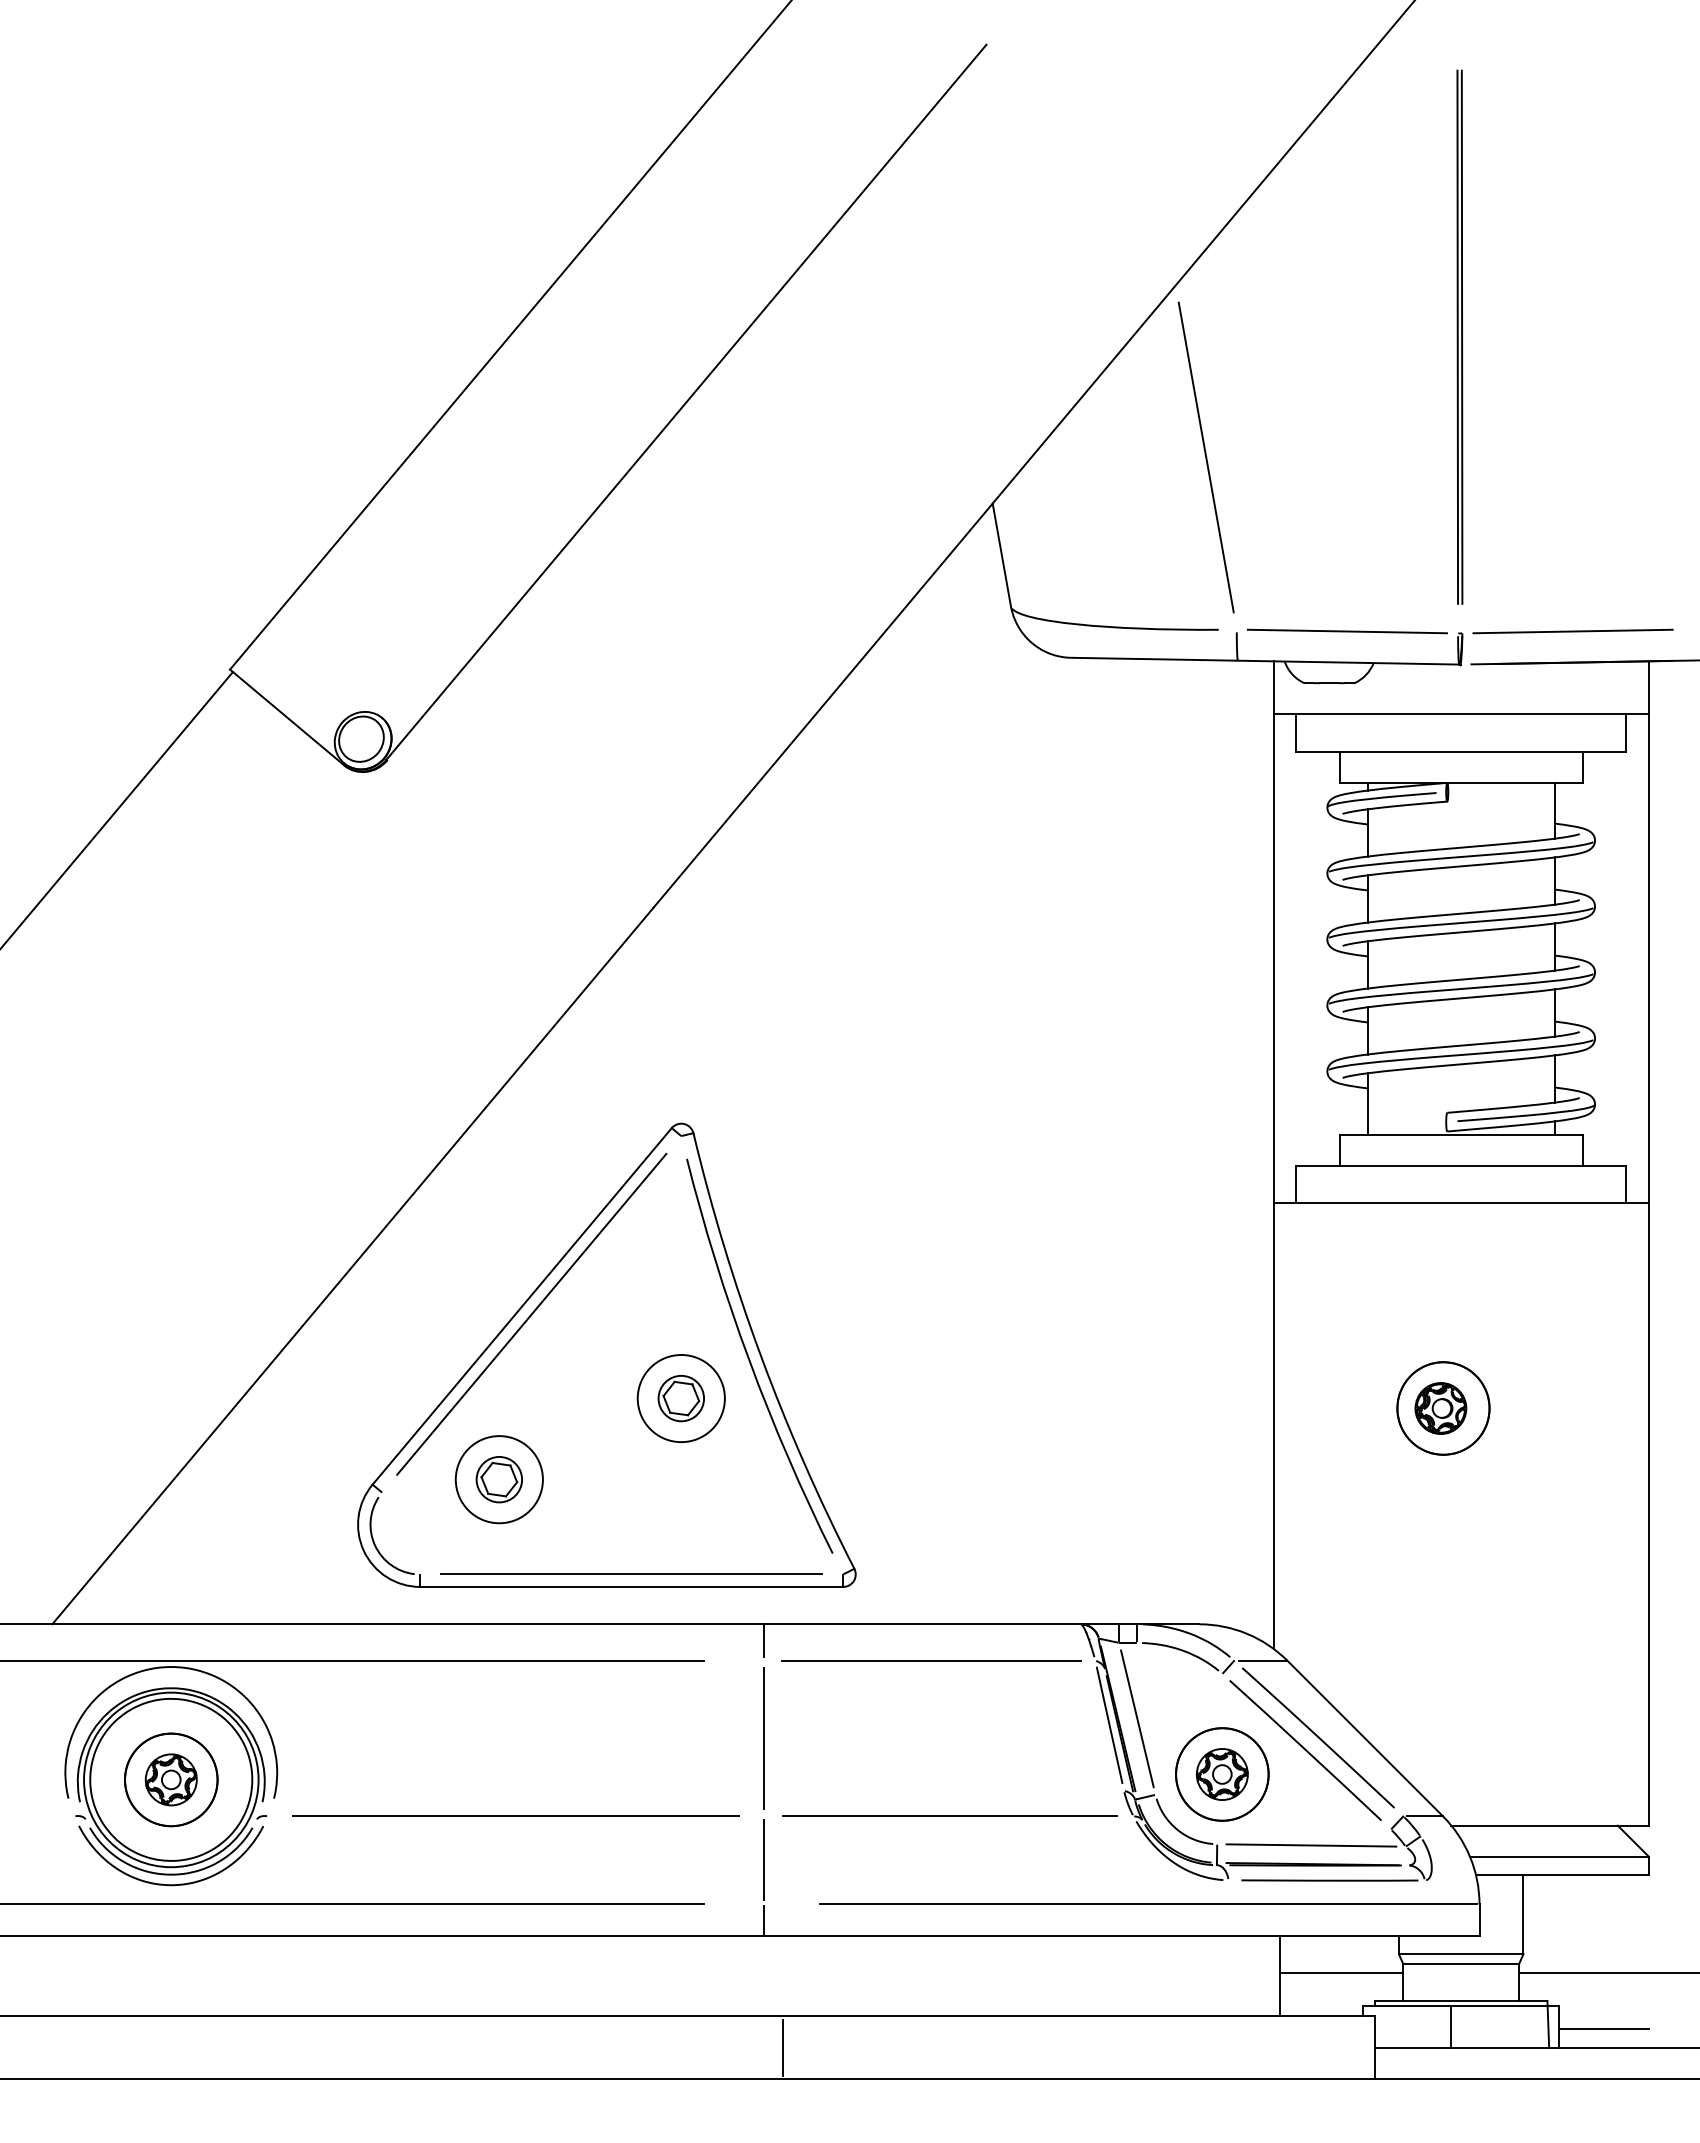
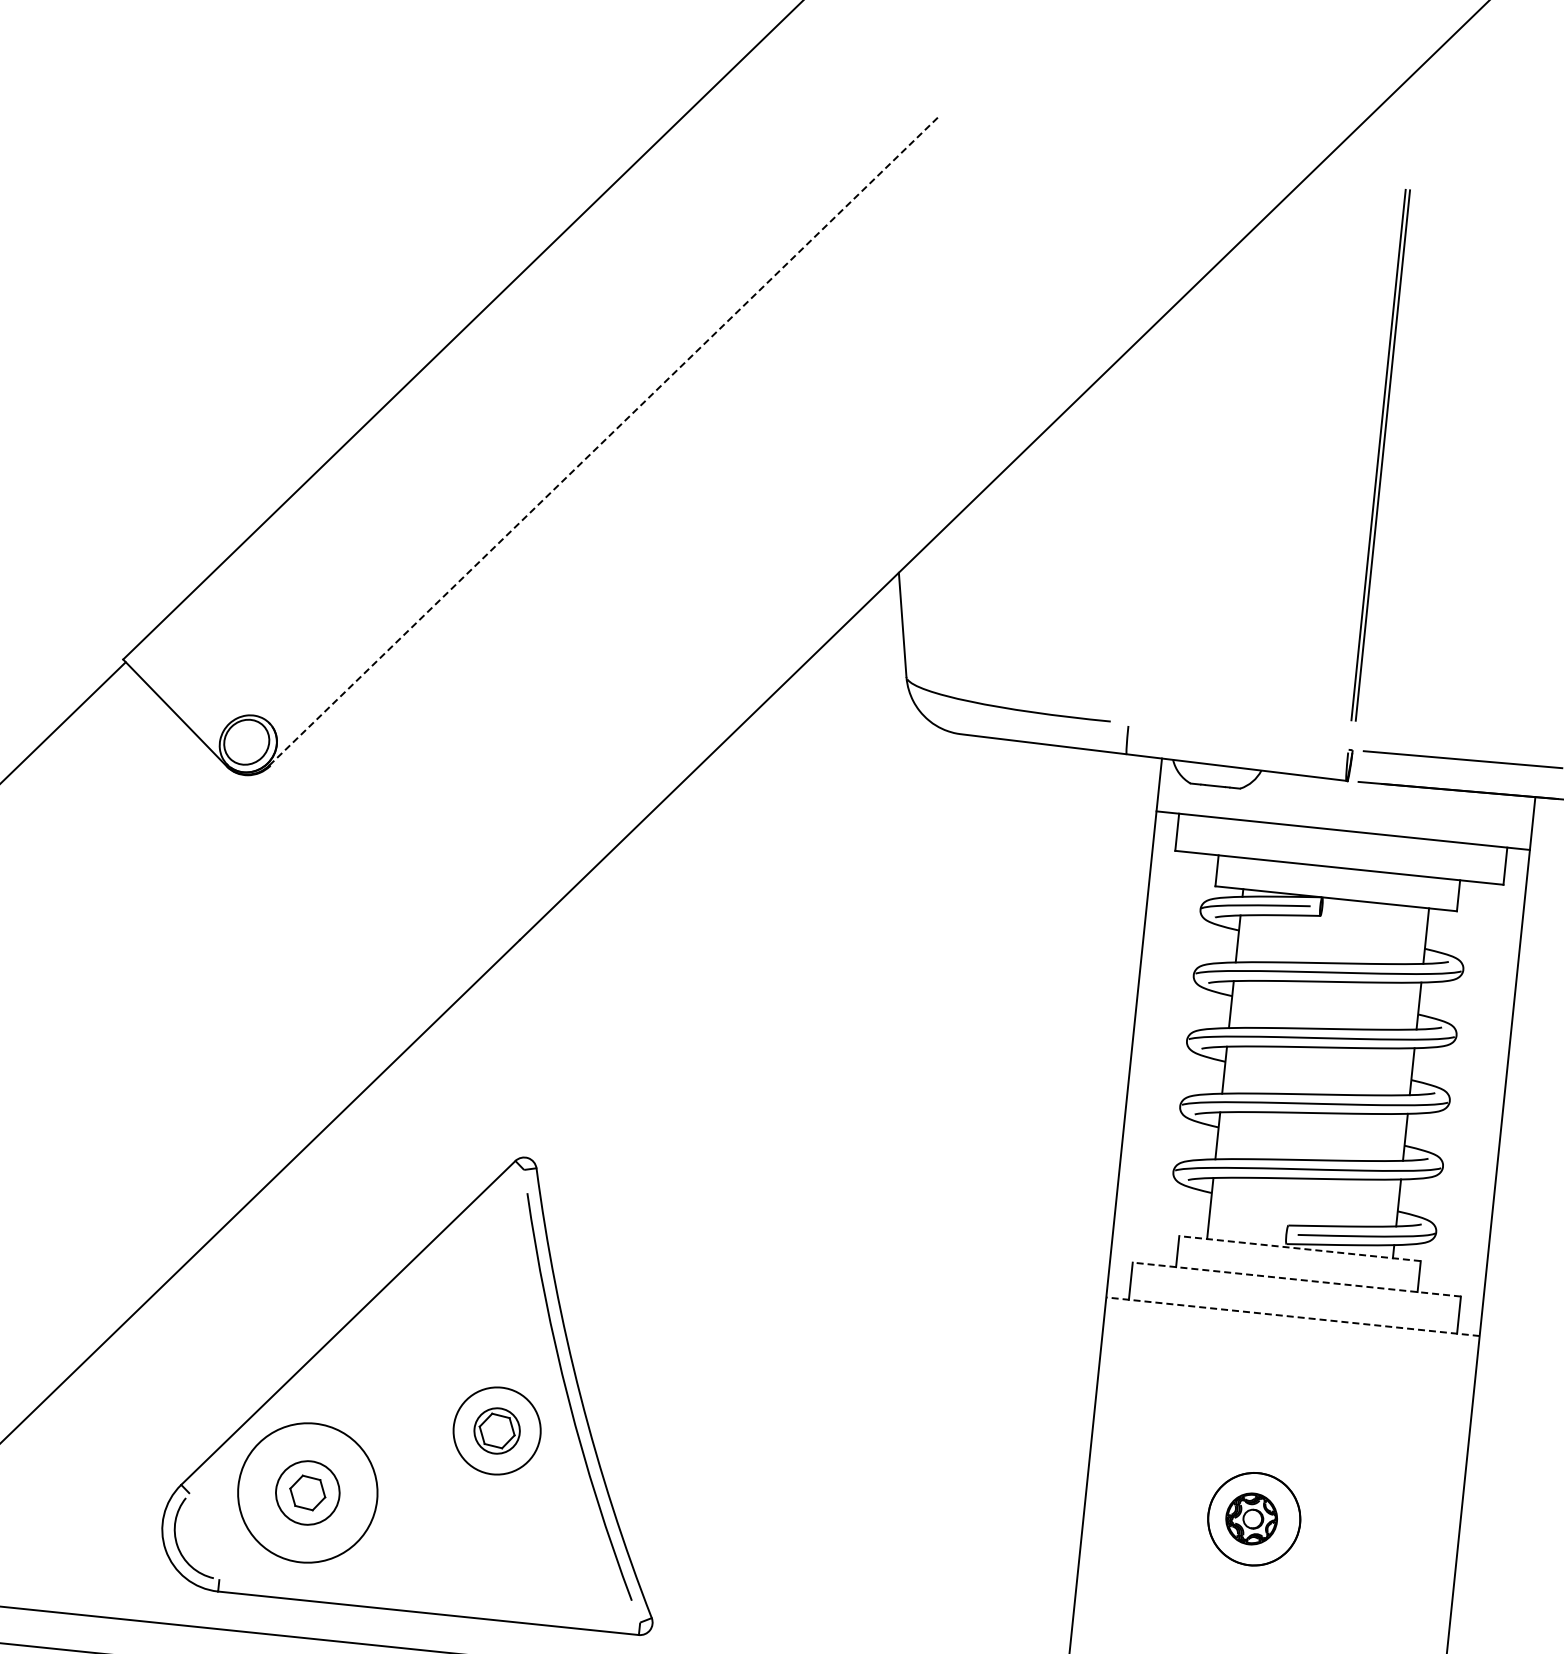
line: (686, 402) -> (604, 440), solid -> dashed
line: (1205, 457) -> (1115, 548), removed
line: (1347, 631) -> (1238, 736), removed
line: (1460, 1134) -> (1299, 1248), solid -> dashed
line: (1461, 1165) -> (1297, 1279), solid -> dashed
line: (1461, 1203) -> (1293, 1317), solid -> dashed
line: (531, 1313) -> (356, 1330), removed
circle: (498, 1479) -> (306, 1492), size x1.6
circle: (499, 1479) -> (307, 1492), size x1.4
line: (631, 1574) -> (429, 1600), removed

